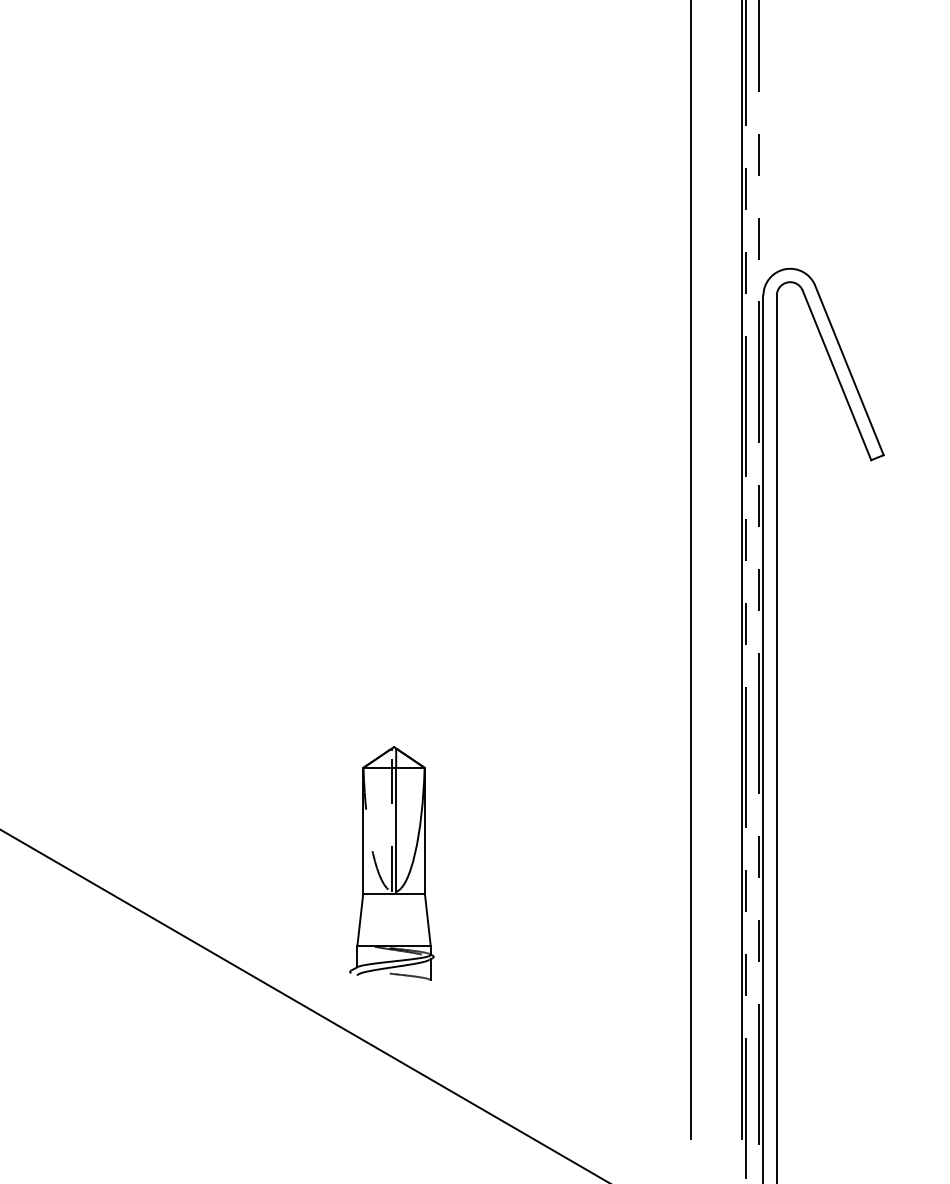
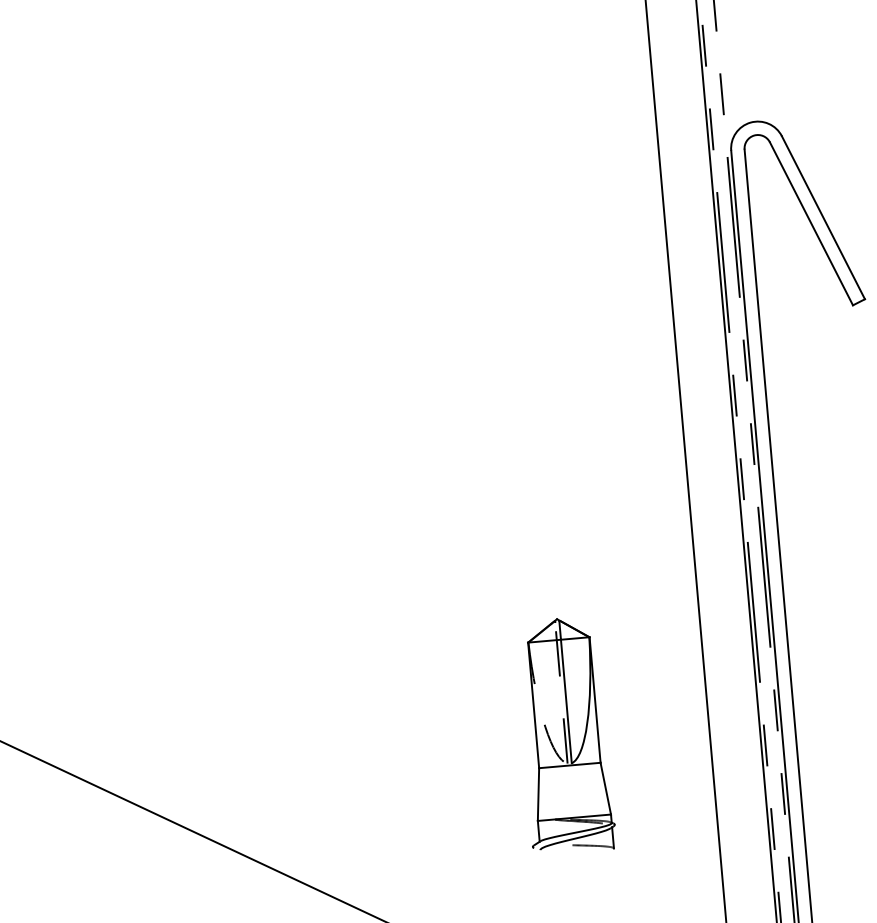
part: (391, 863) -> (564, 735), moved

